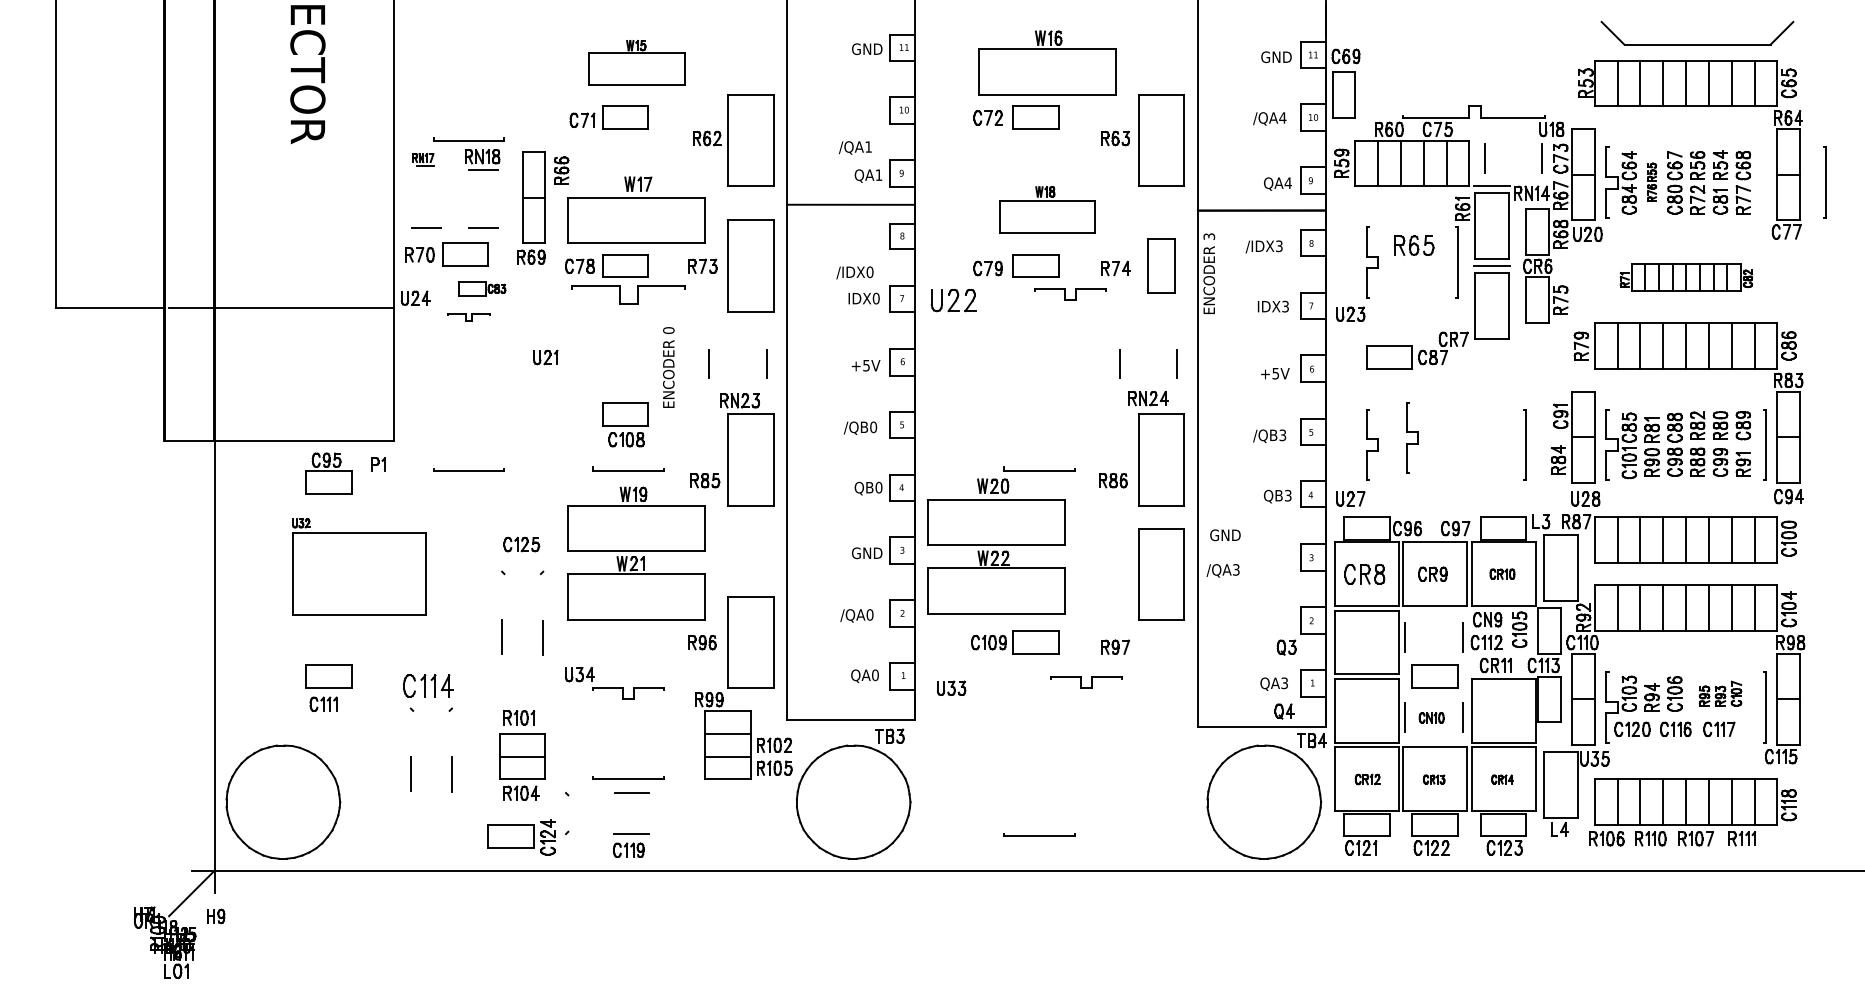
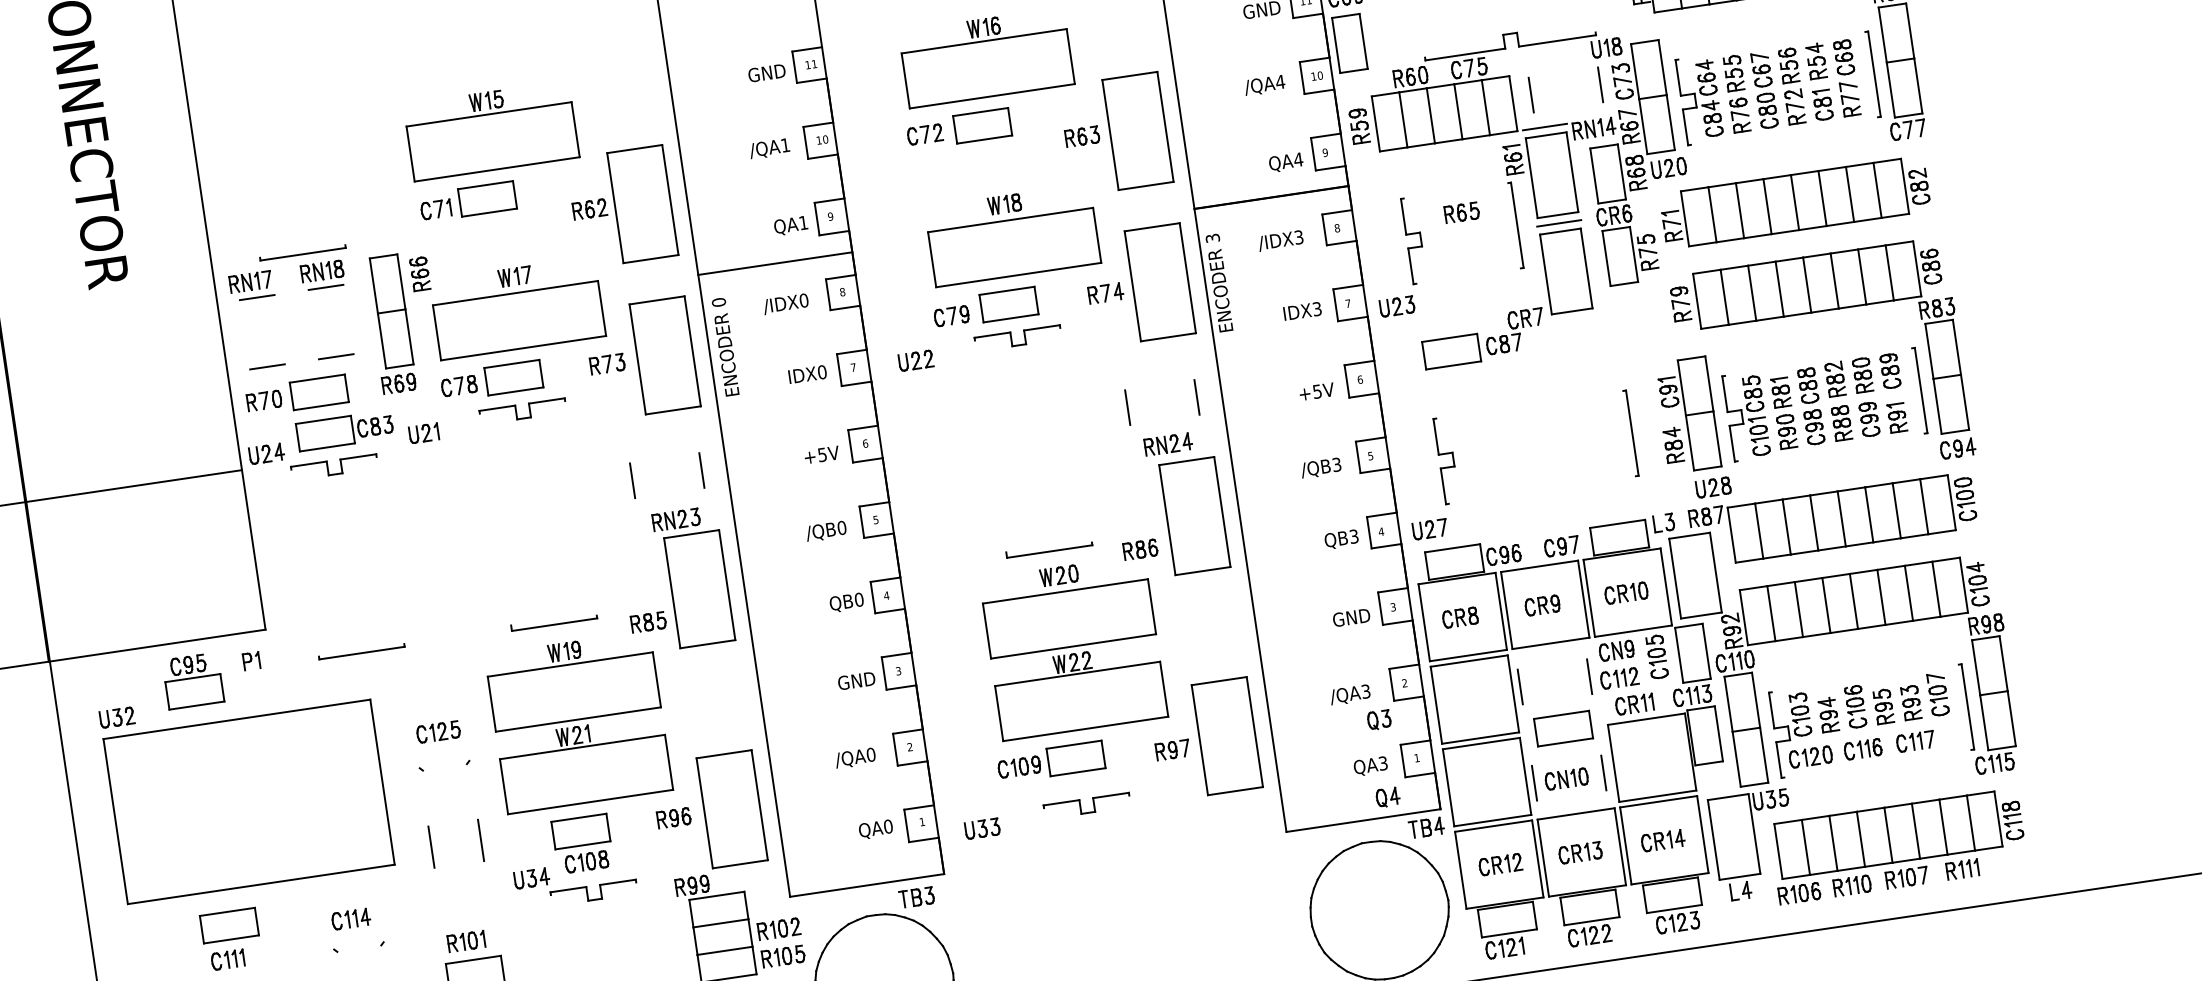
part: (636, 62) -> (491, 130), size x1.43
text: (855, 147) -> (769, 148), moved
part: (423, 159) -> (251, 285), size x1.67
part: (1651, 182) -> (1736, 94), size x1.67
part: (1824, 182) -> (1872, 74), moved
part: (1047, 209) -> (1012, 234), size x1.43
part: (1414, 245) -> (1461, 212), size x0.71
part: (1161, 265) -> (1160, 281), size x1.67
text: (854, 272) -> (785, 303), moved
part: (1686, 277) -> (1795, 202), size x1.67
part: (481, 288) -> (344, 430), size x1.67
part: (628, 294) -> (522, 411), size x0.62
part: (1070, 294) -> (1018, 338), moved
part: (953, 300) -> (915, 360), size x0.62
part: (468, 317) -> (333, 467), size x1.67
part: (545, 357) -> (423, 433), moved
text: (668, 367) -> (725, 347), moved
part: (625, 424) -> (582, 843), moved
part: (1412, 437) -> (1493, 444), removed
text: (1225, 535) -> (1351, 618), moved
part: (996, 546) -> (1073, 647), moved
part: (359, 566) -> (246, 787), size x1.67
text: (1222, 570) -> (1349, 694), moved
part: (1364, 573) -> (1459, 616), size x0.71
part: (1502, 573) -> (1626, 592), size x1.43
part: (1161, 574) -> (1227, 736), moved
part: (1086, 682) -> (1087, 806), moved
part: (428, 685) -> (351, 918), size x0.62
part: (1720, 693) -> (1910, 698), size x1.43
part: (1431, 717) -> (1566, 778), size x1.43
part: (1367, 779) -> (1500, 864), size x1.43
part: (1434, 779) -> (1581, 852), size x1.67
part: (1502, 779) -> (1663, 840), size x1.67

